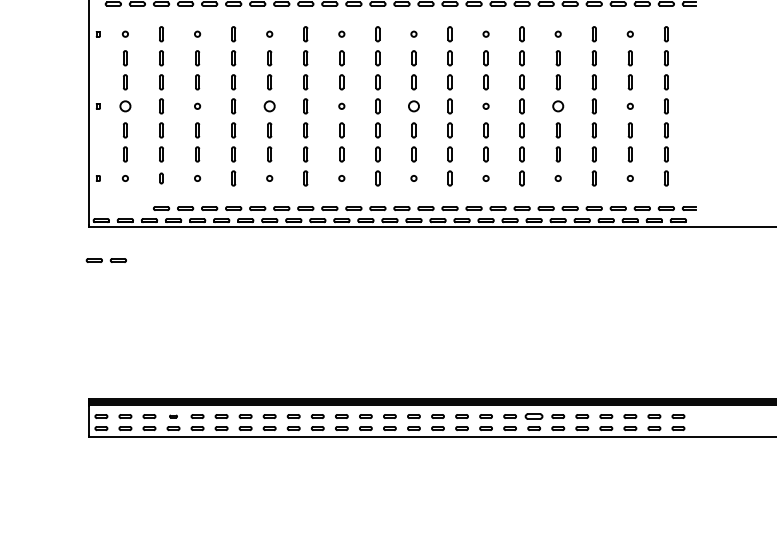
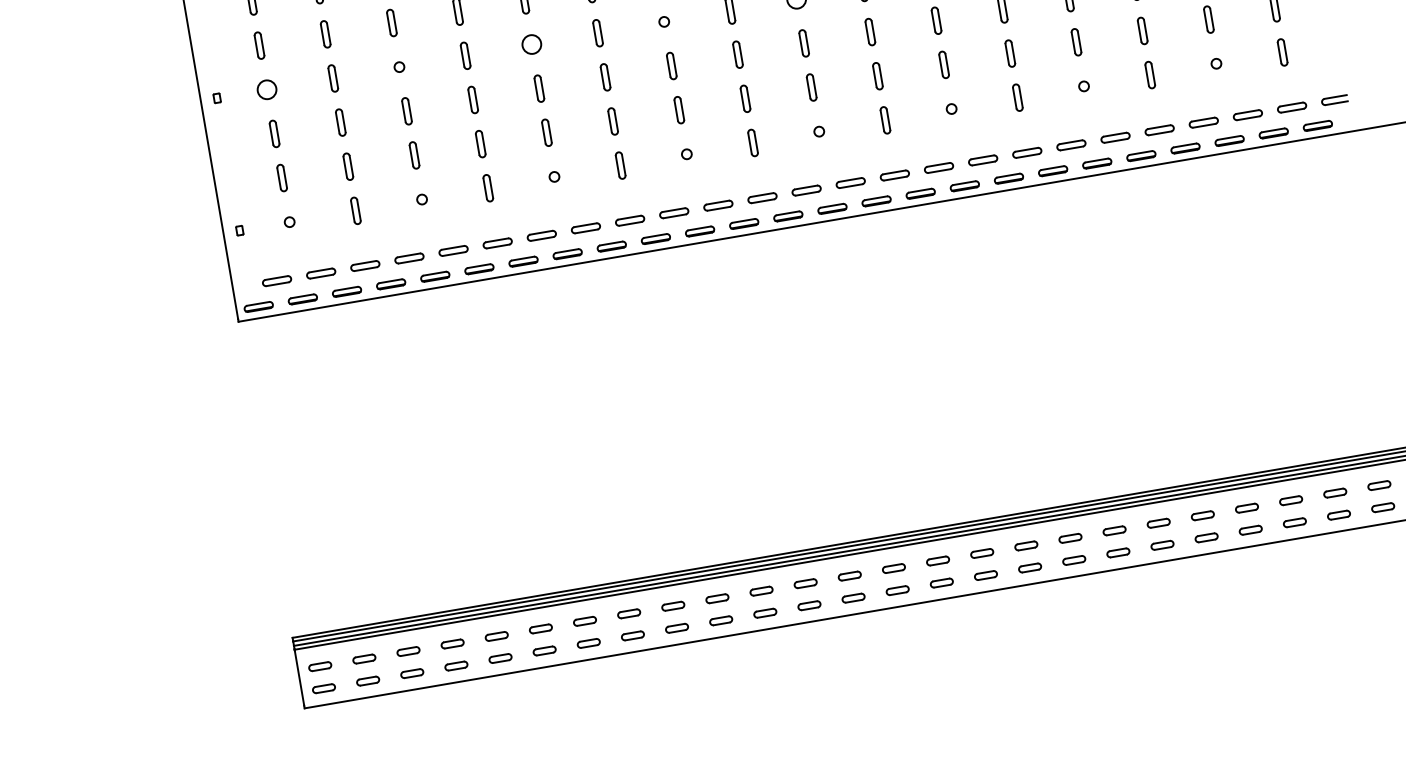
part: (161, 178) -> (355, 210), size x1.43
line: (102, 260) -> (291, 278), moved
part: (173, 416) -> (452, 643), size x1.67
part: (534, 416) -> (1115, 530), size x0.71

